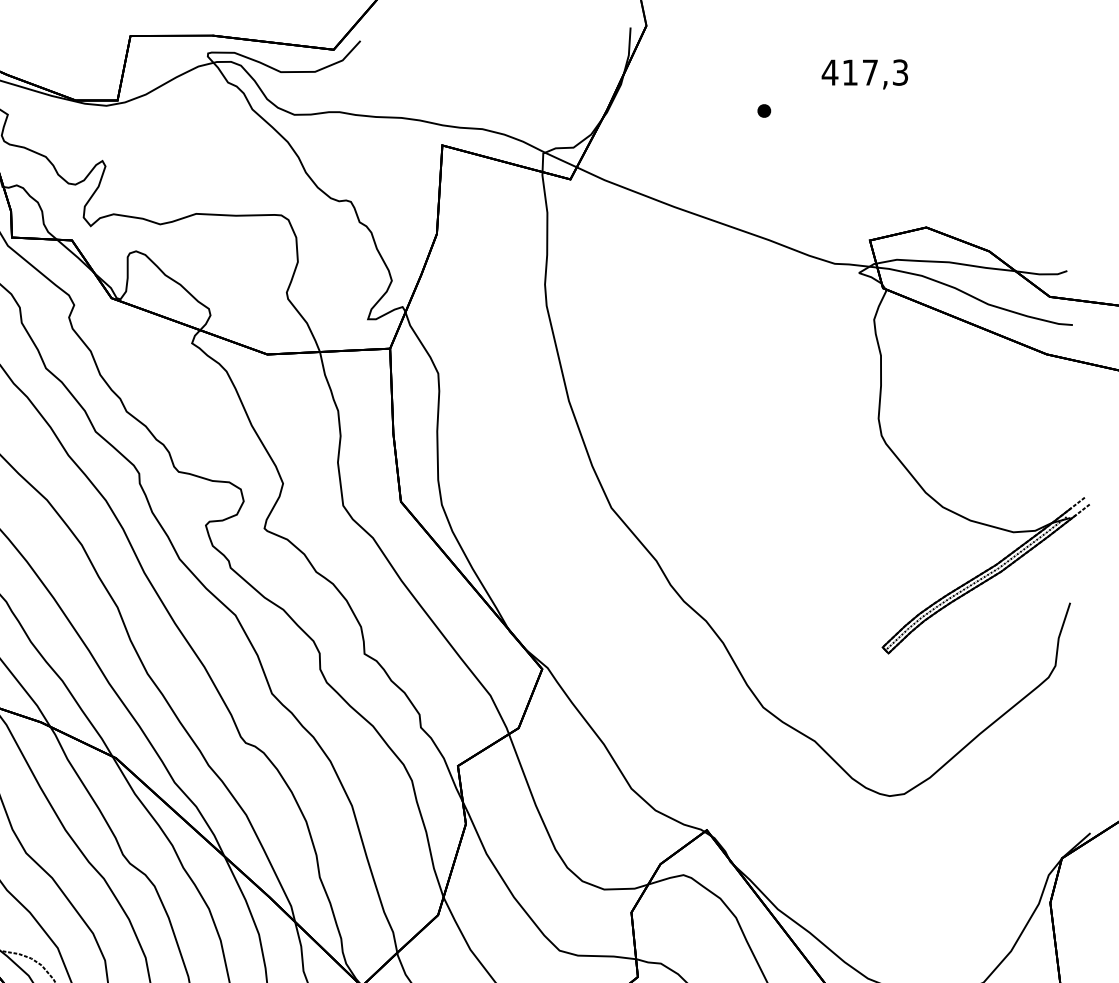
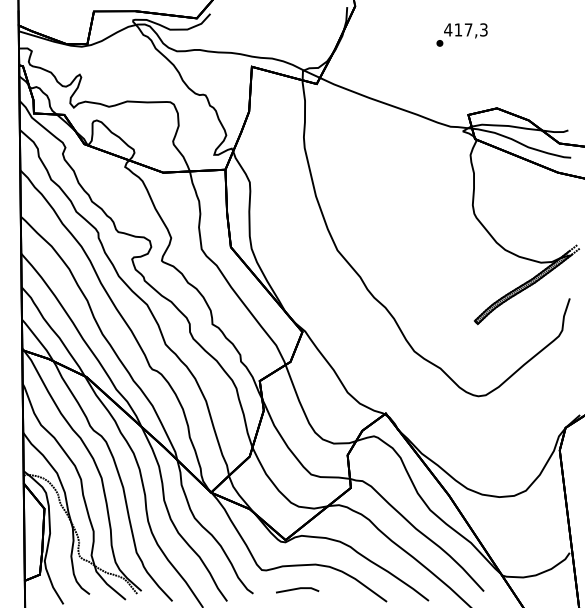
part: (763, 111) -> (439, 43), moved

